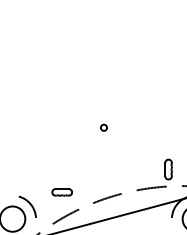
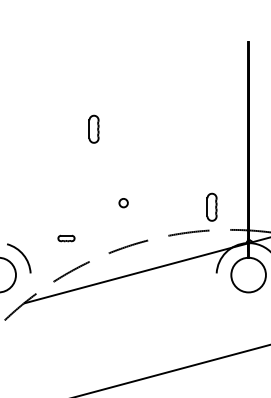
part: (81, 112) -> (93, 128), added
circle: (103, 128) -> (123, 203), moved
part: (62, 192) -> (66, 238), size x0.6

